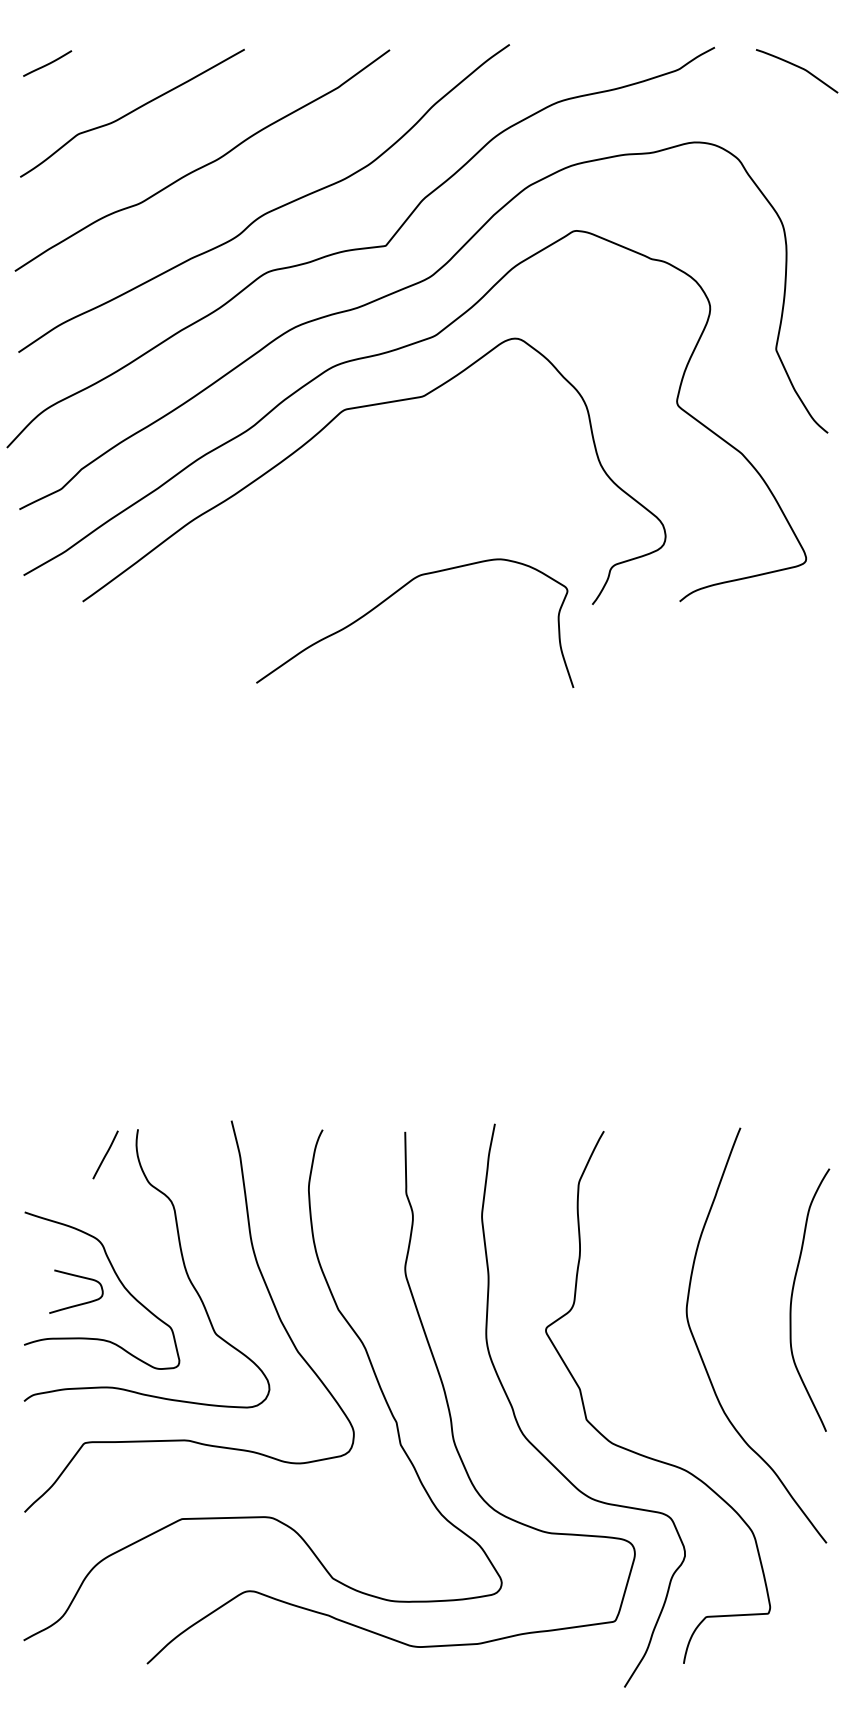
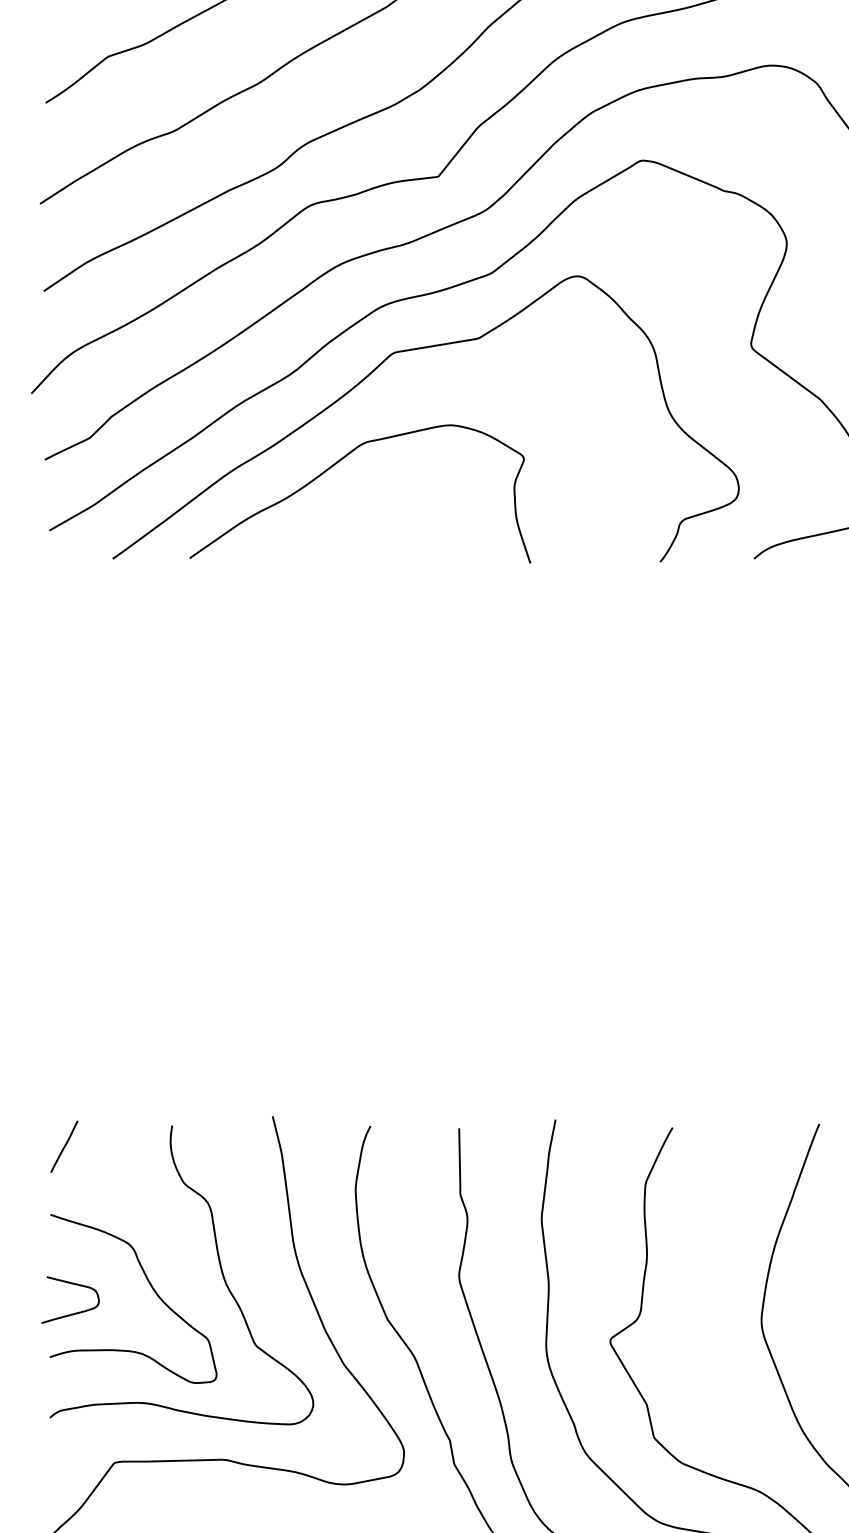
curve: (393, 595) -> (337, 464), moved
line: (105, 1154) -> (64, 1146), moved
curve: (79, 1303) -> (73, 1312), moved

